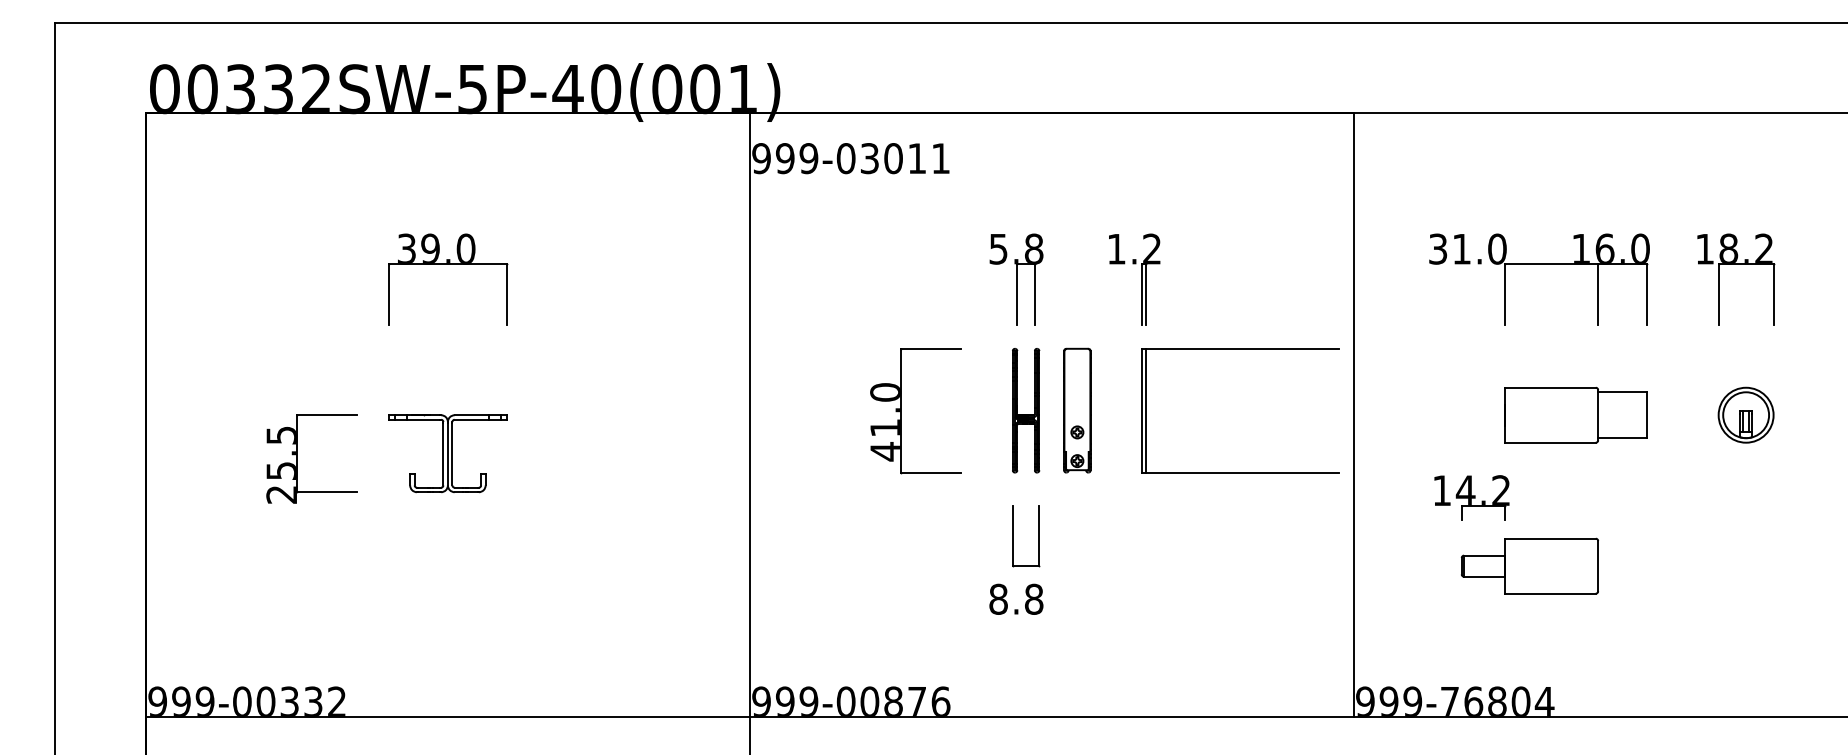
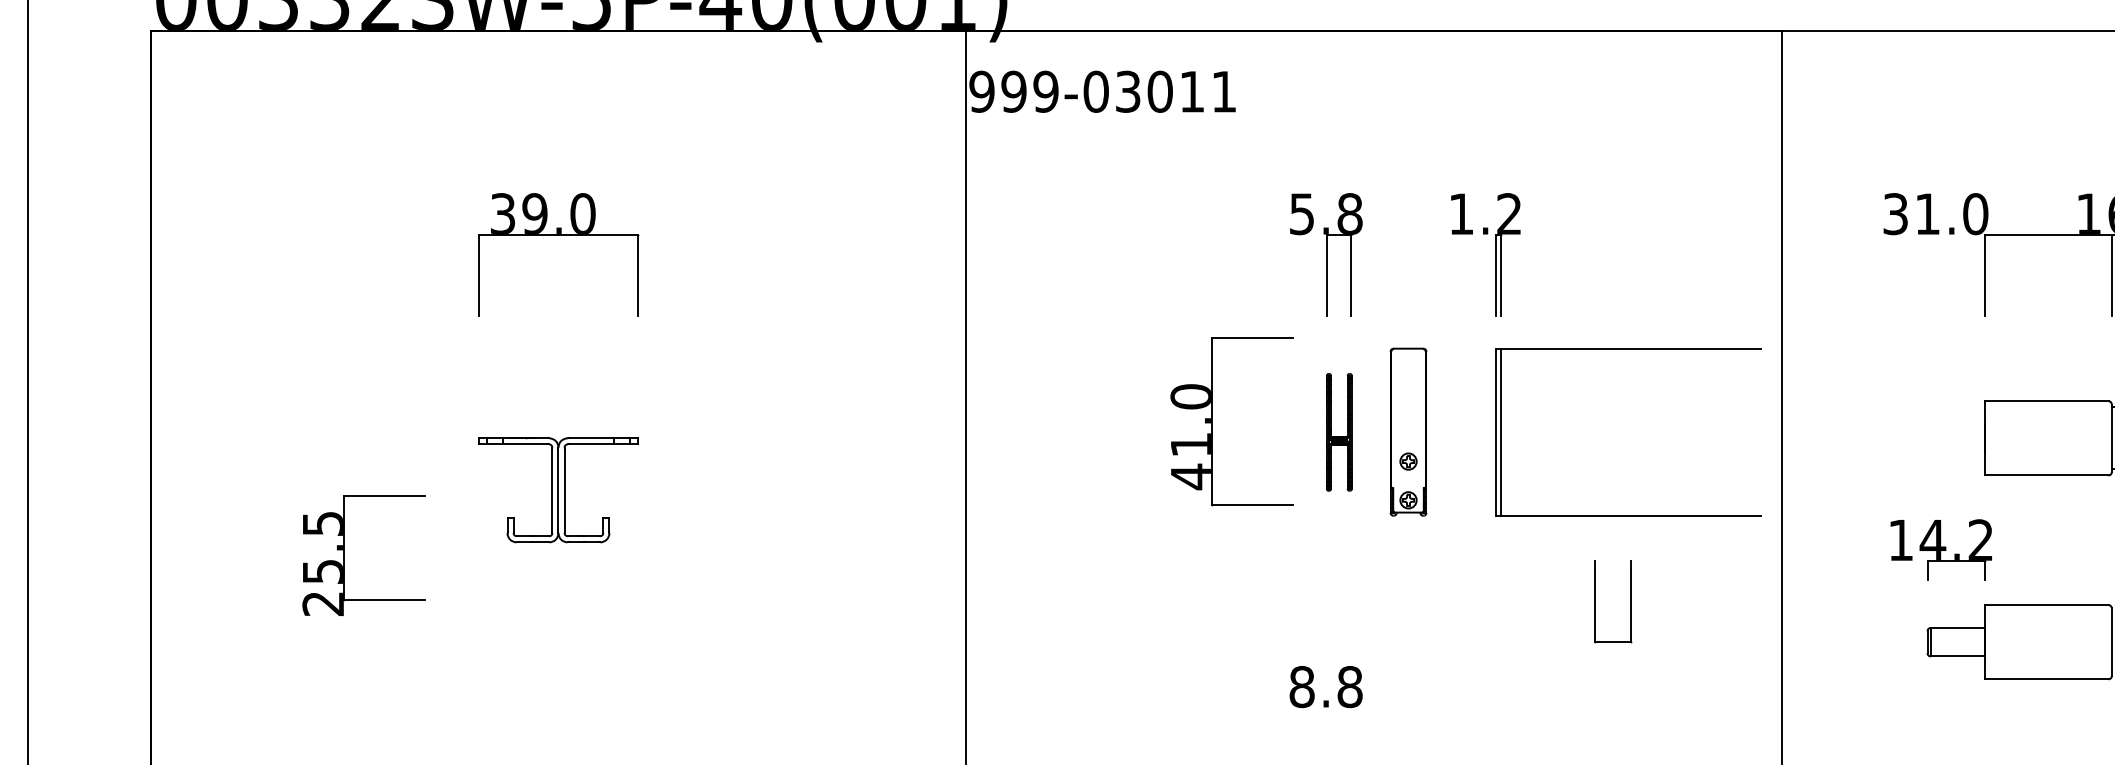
part: (1026, 410) -> (1339, 431), size x0.7
part: (901, 411) -> (1212, 422), moved
part: (297, 458) -> (344, 554), moved
part: (1038, 536) -> (1630, 602), moved

